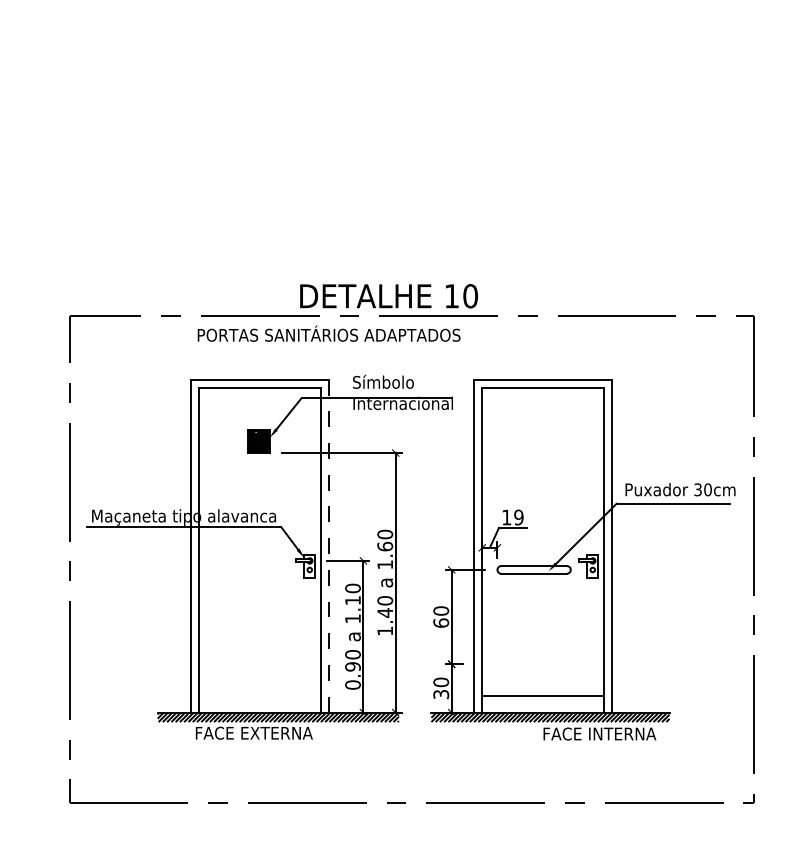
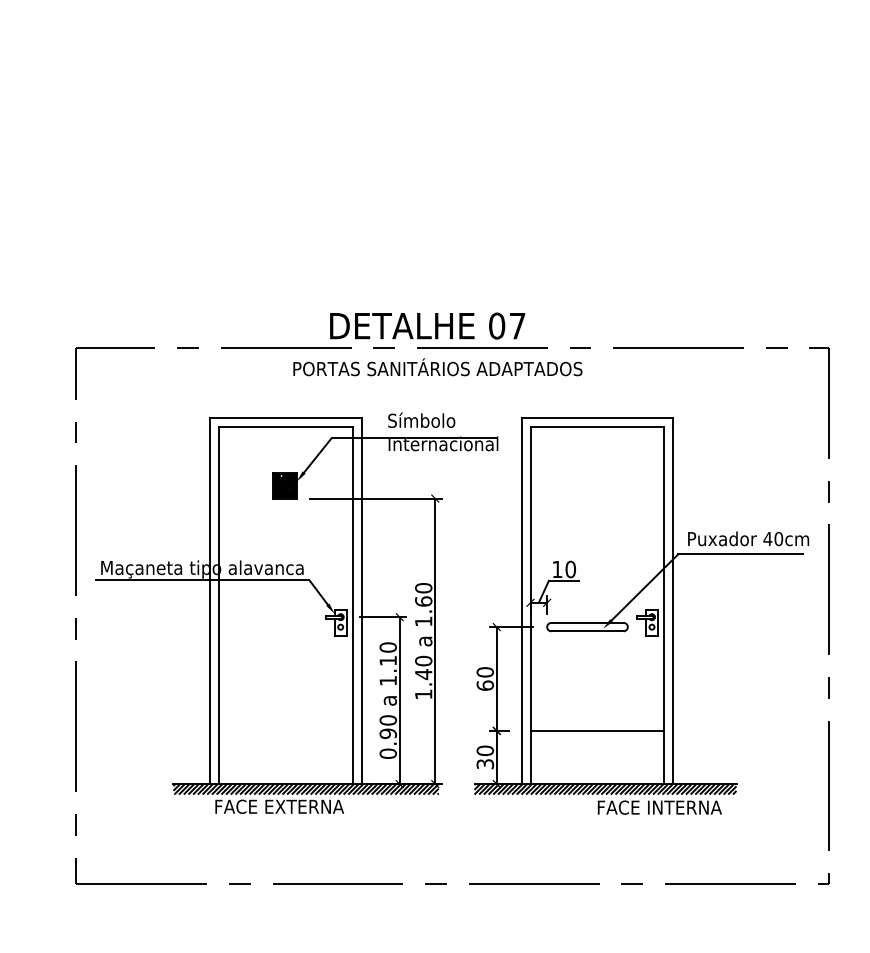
text: (460, 296) -> (506, 326), 10 -> 07
text: (328, 333) -> (437, 367), moved
text: (698, 489) -> (768, 538), 30cm -> 40cm
text: (518, 517) -> (570, 569), 19 -> 10
line: (328, 545) -> (361, 600), dashed -> solid
line: (542, 696) -> (596, 731), moved

